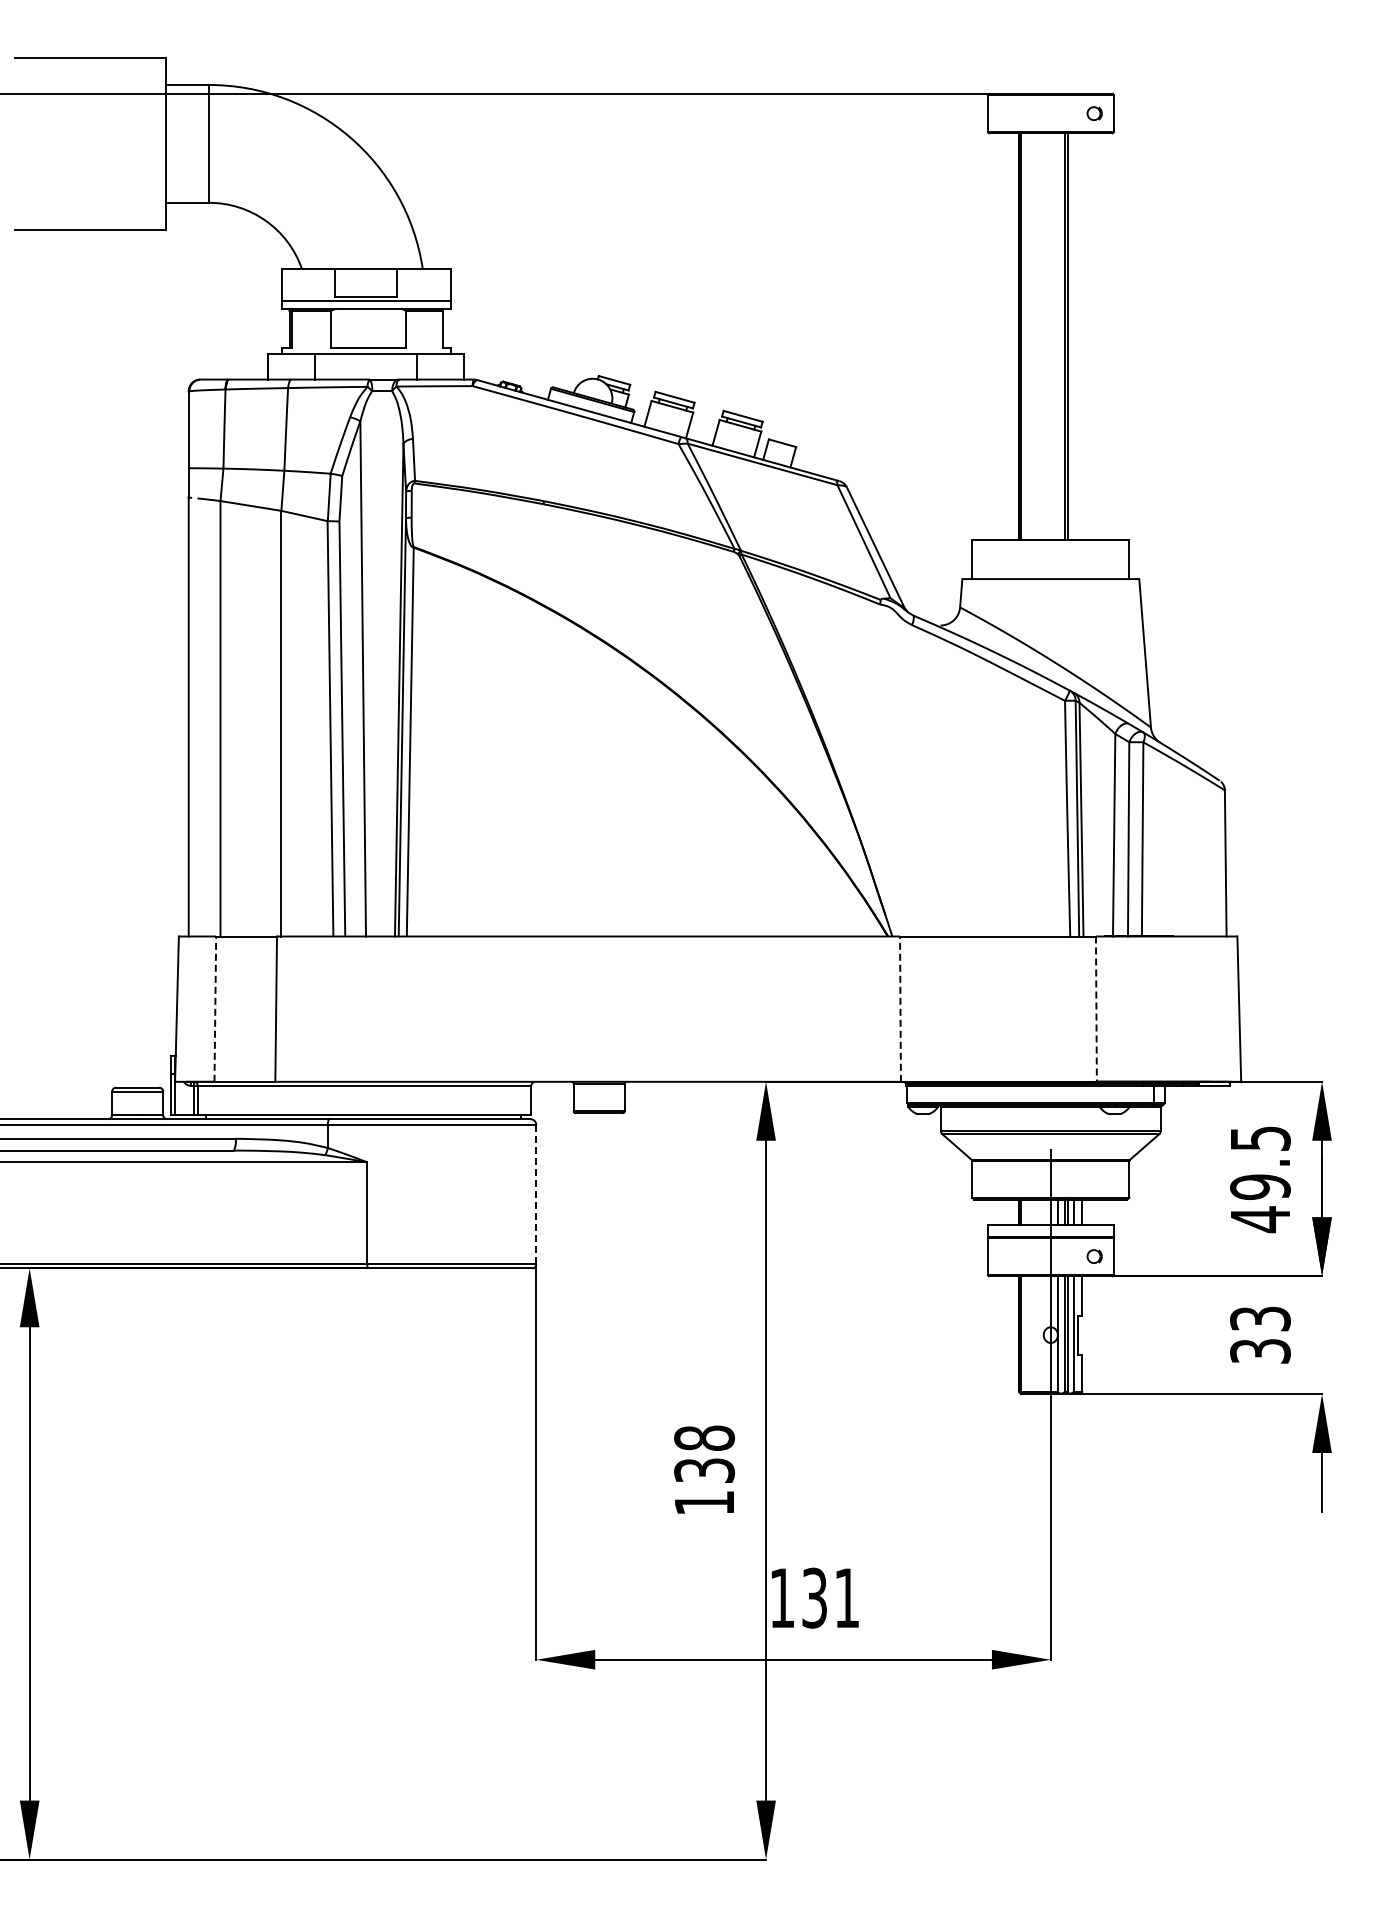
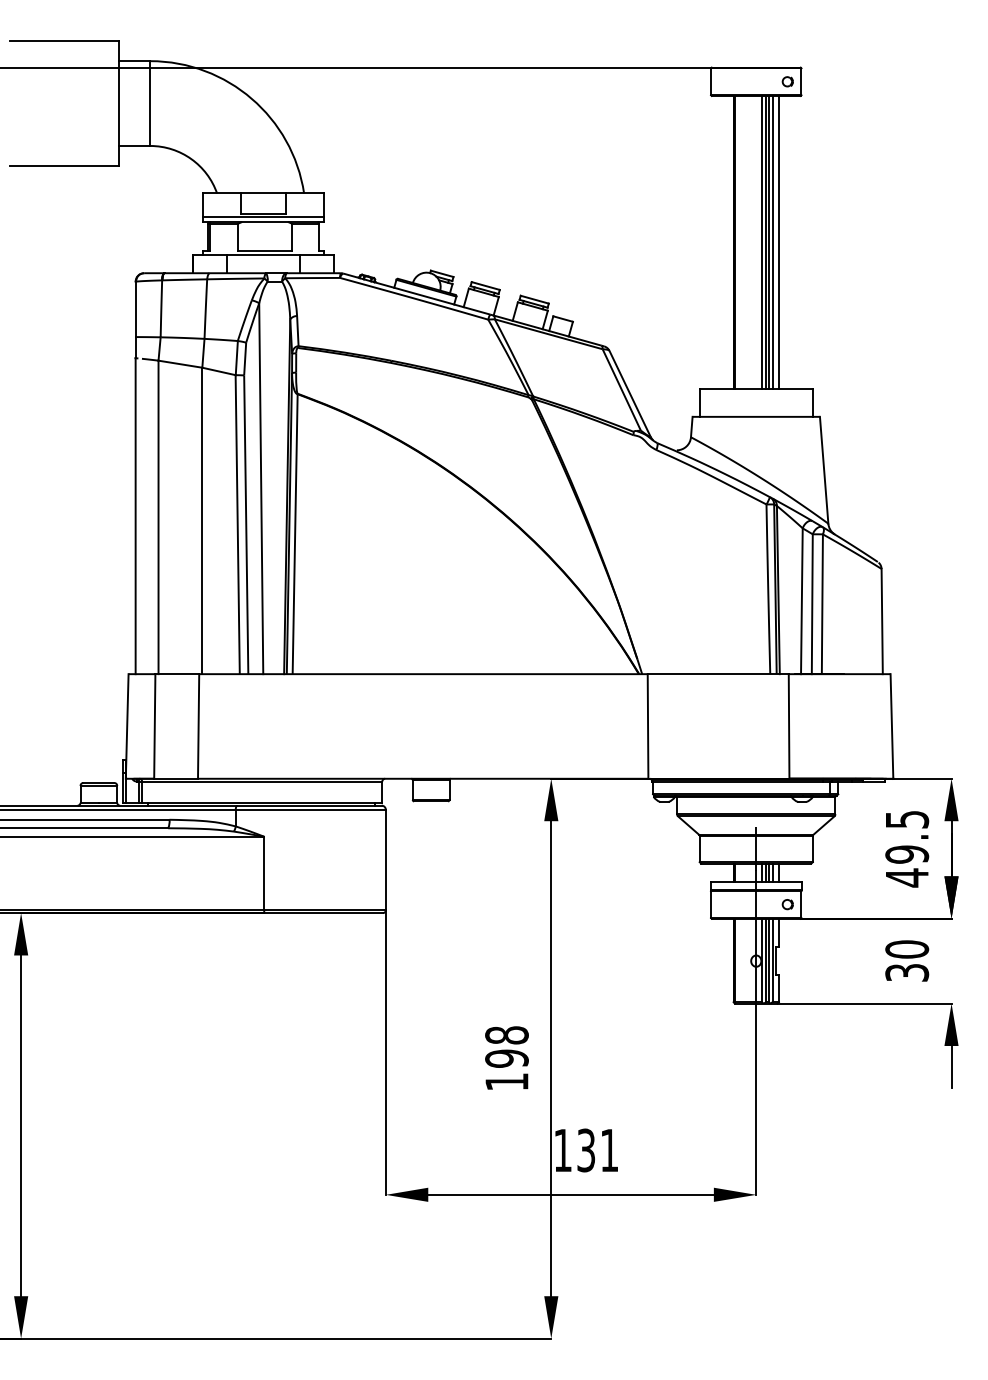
line: (1058, 336) -> (761, 242), added
line: (1073, 336) -> (772, 242), added
line: (1082, 336) -> (779, 242), added
line: (215, 1009) -> (154, 726), dashed -> solid
line: (900, 1009) -> (648, 726), dashed -> solid
line: (1096, 1009) -> (789, 726), dashed -> solid
line: (536, 1194) -> (386, 859), dashed -> solid
text: (1260, 1318) -> (907, 949), 33 -> 30
text: (704, 1470) -> (506, 1058), 138 -> 198

